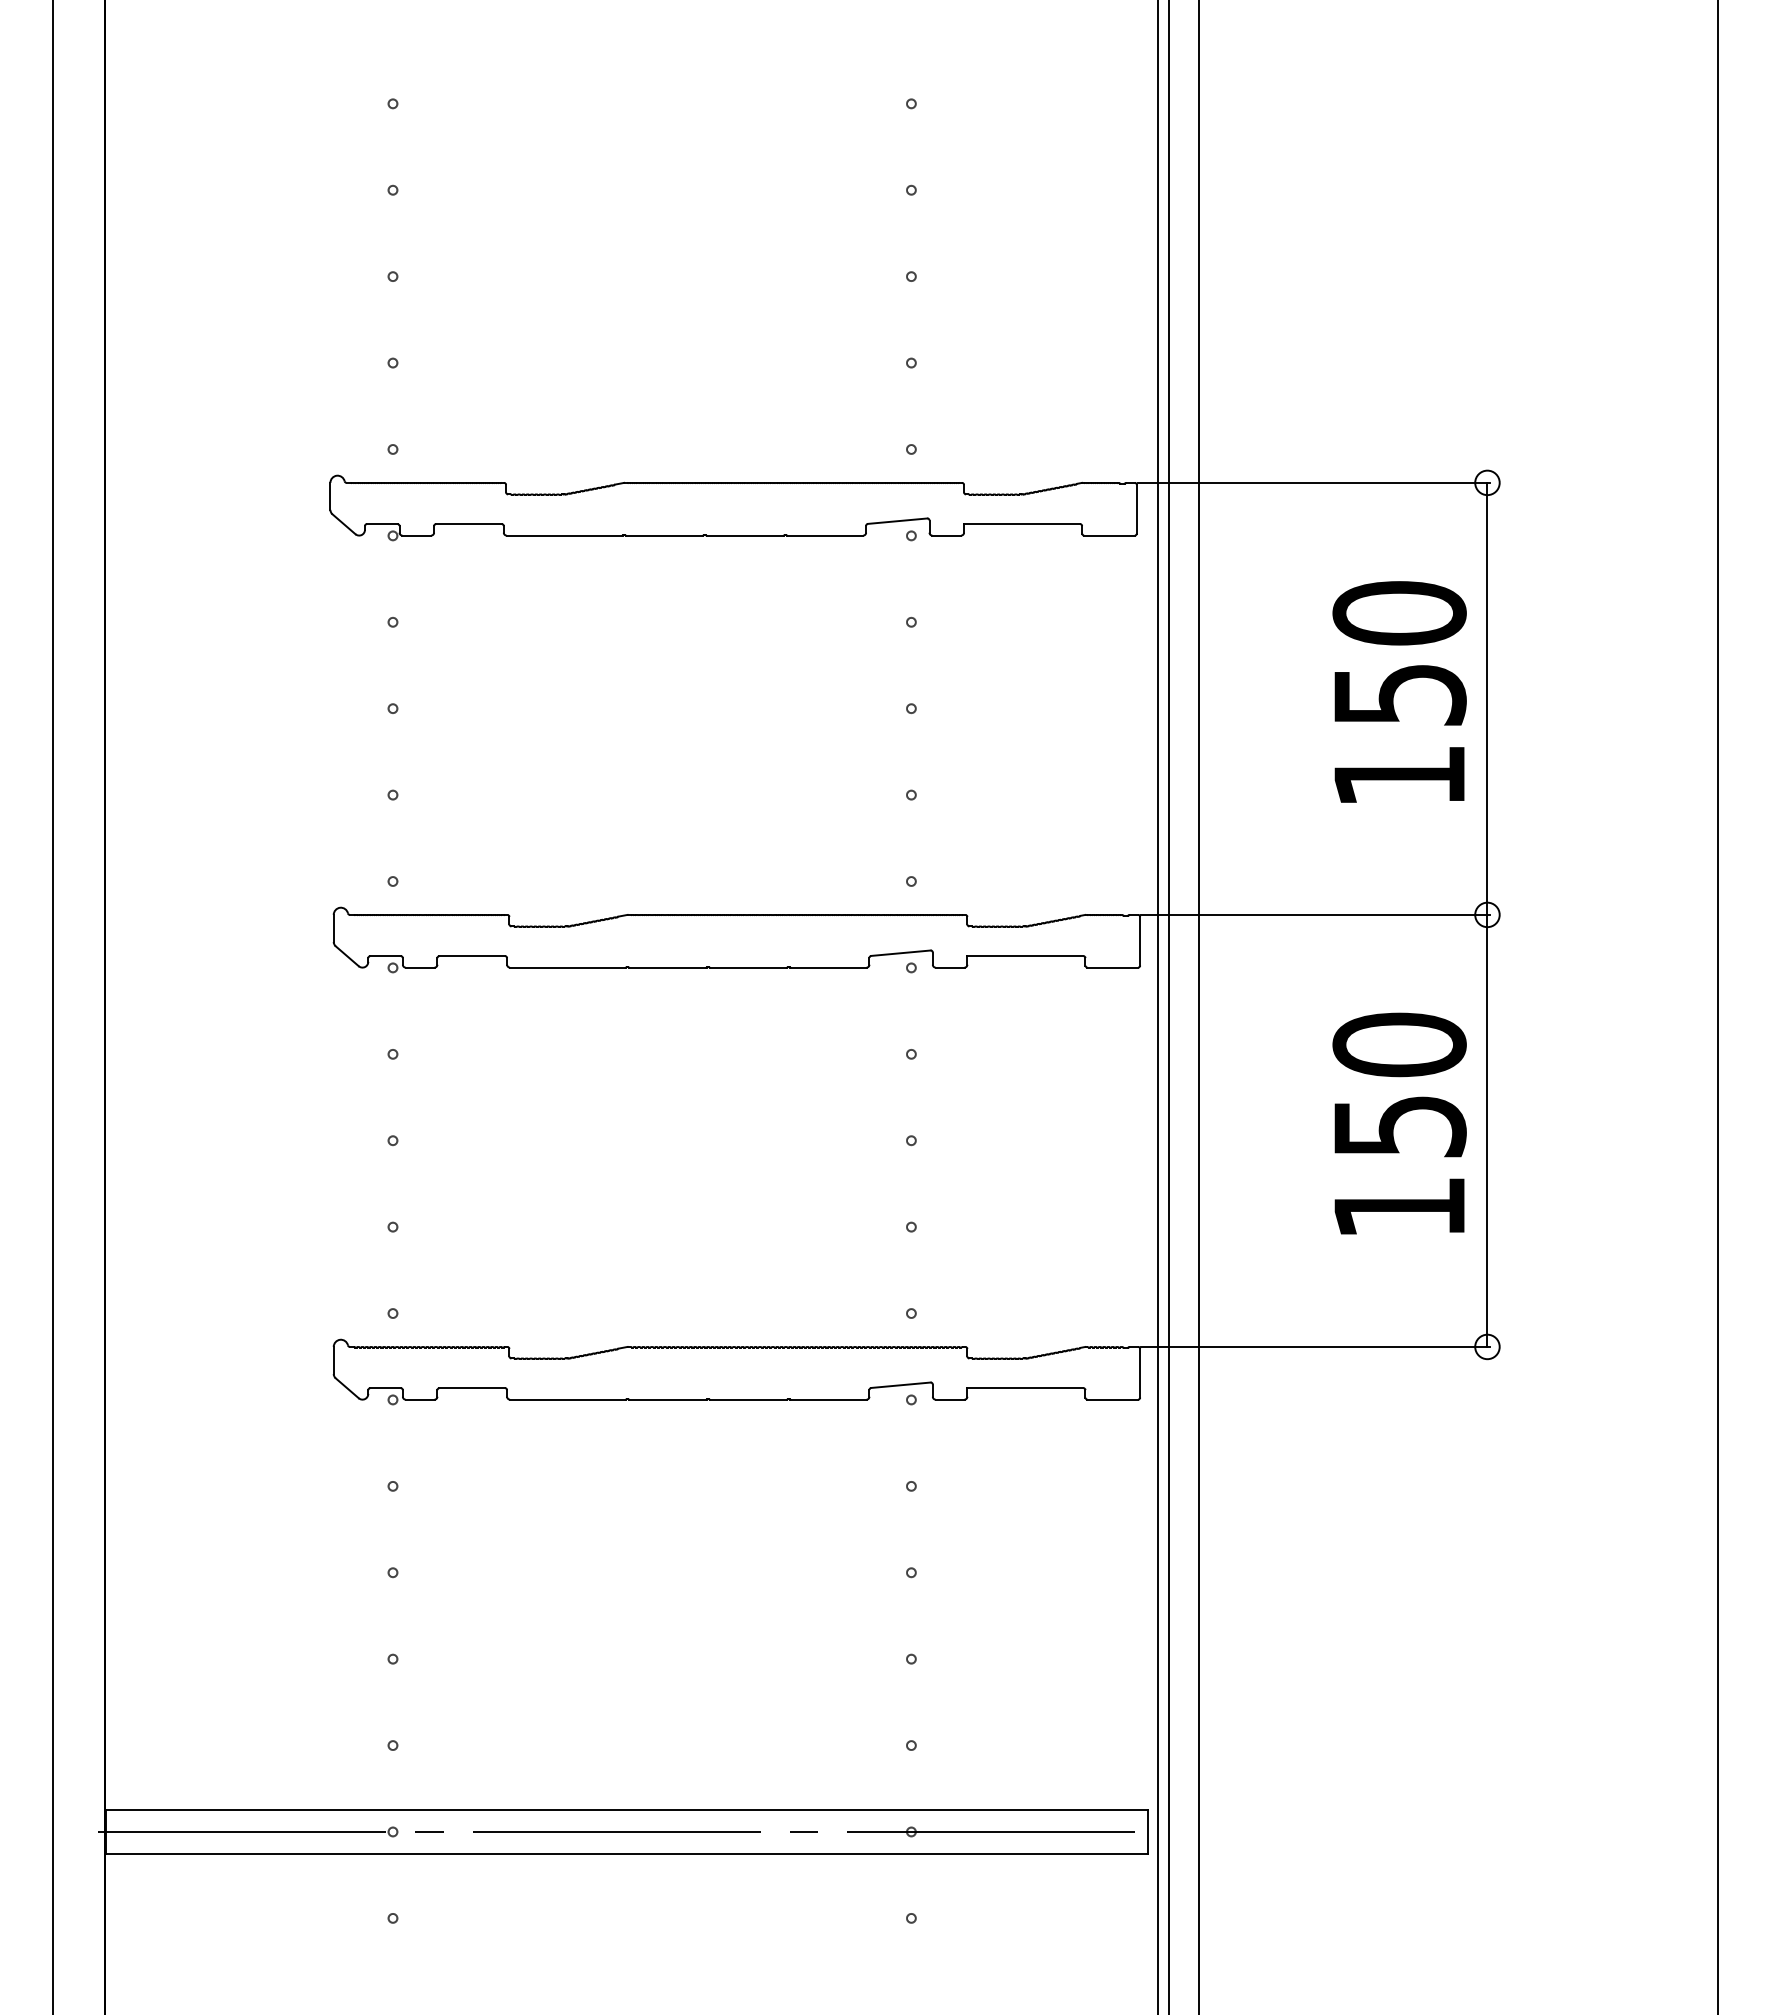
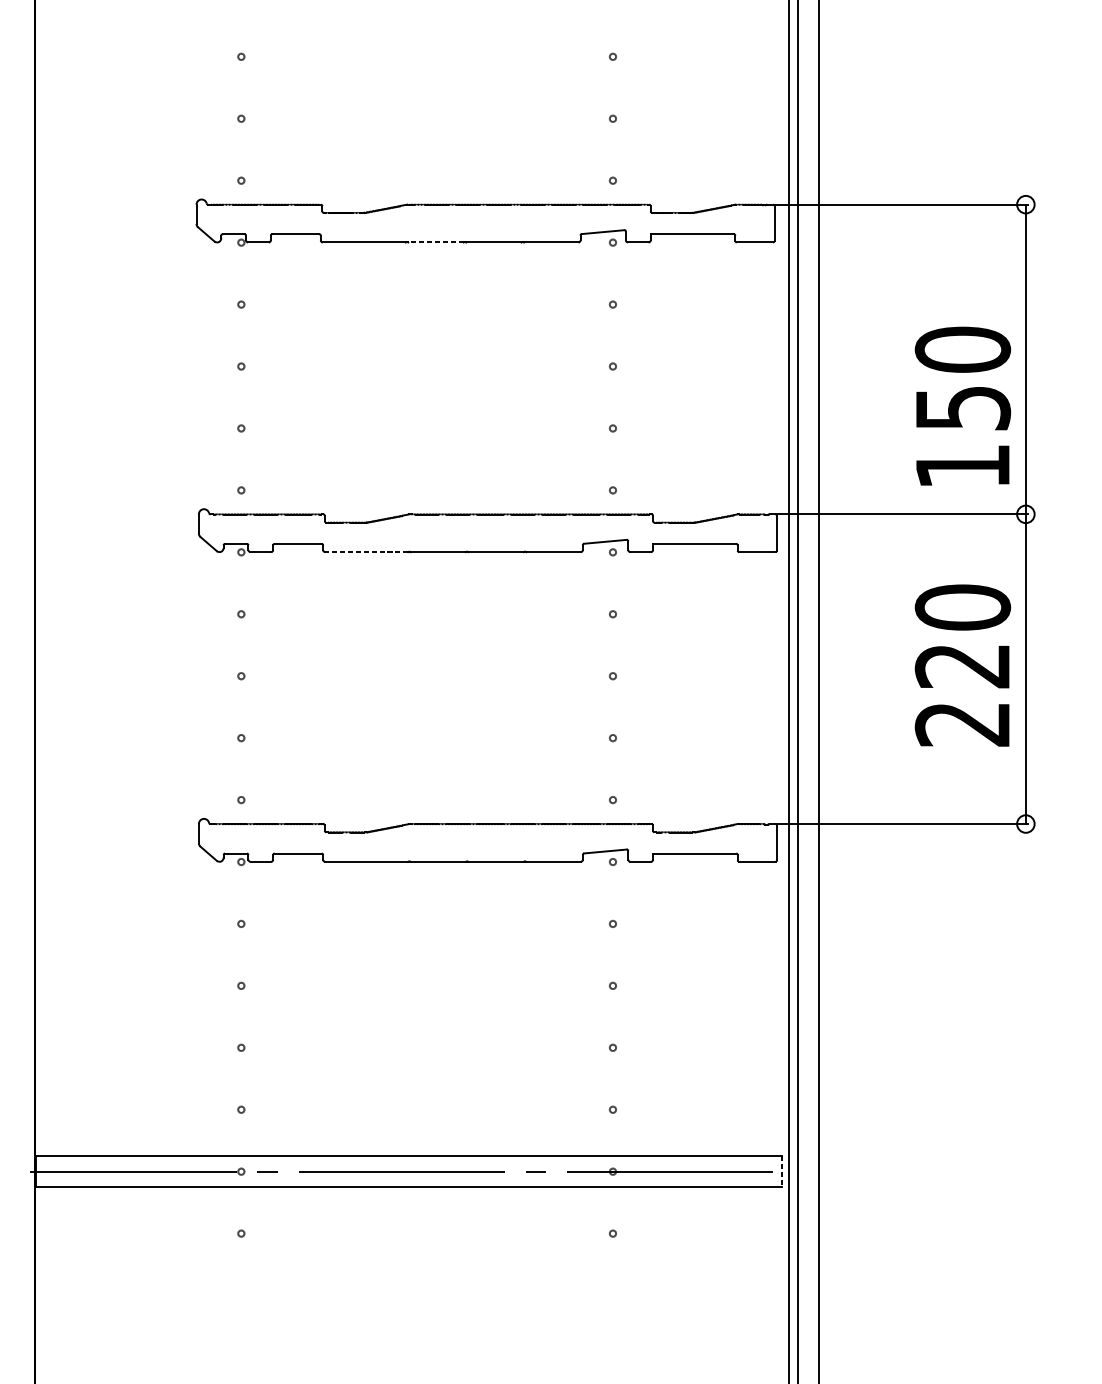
line: (664, 535) -> (435, 242), solid -> dashed
text: (1399, 691) -> (962, 405), moved
line: (567, 967) -> (366, 552), solid -> dashed
text: (1399, 1167) -> (962, 695), 150 -> 220
line: (1147, 1831) -> (782, 1171), solid -> dashed

